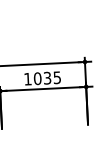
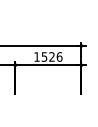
text: (46, 77) -> (51, 56), 1035 -> 1526

